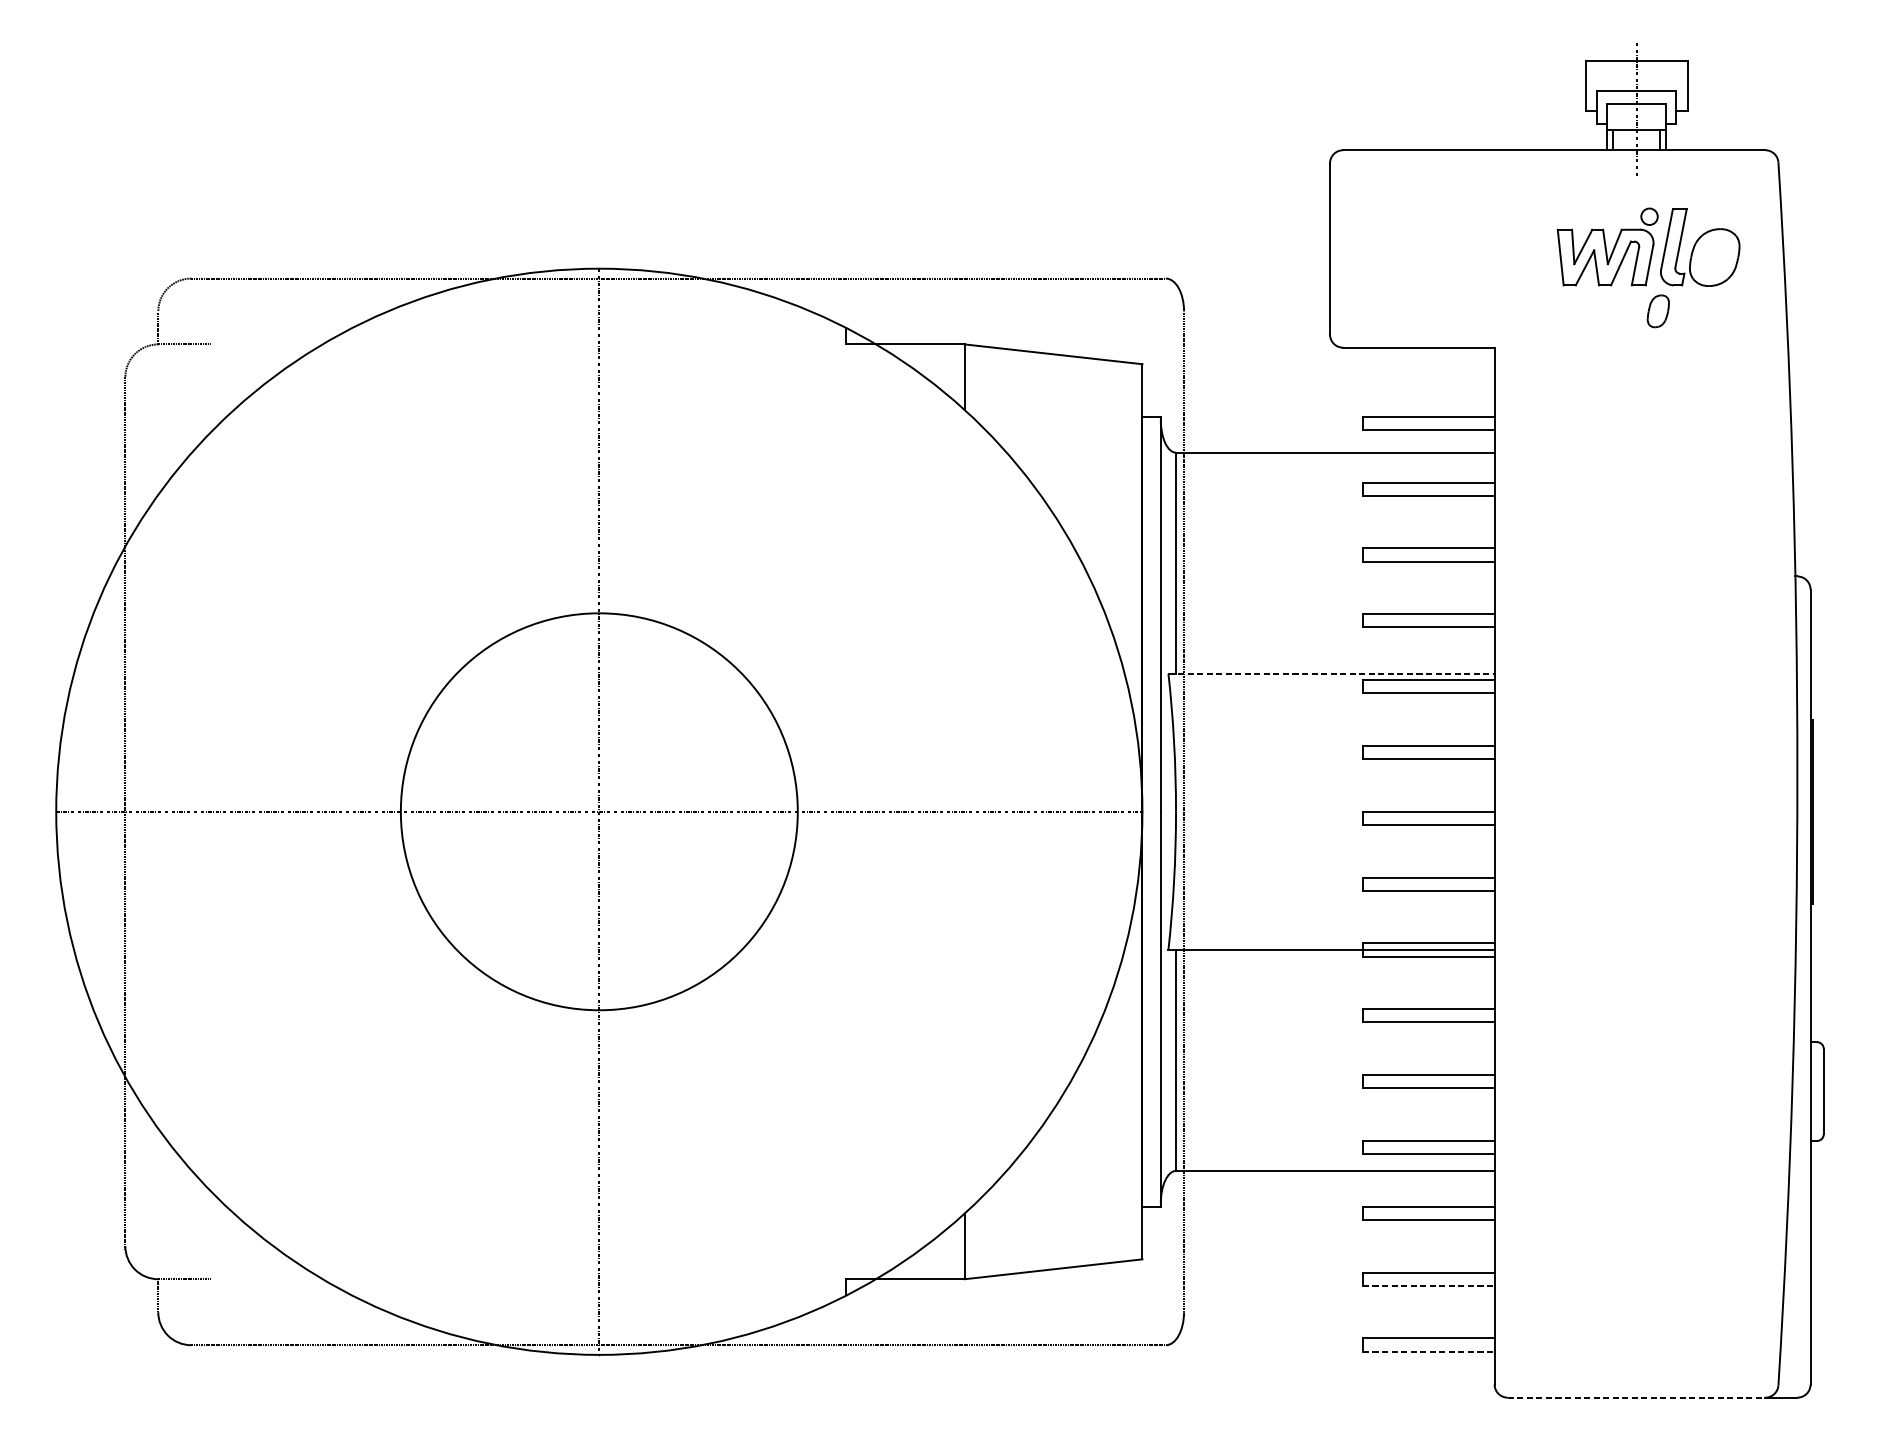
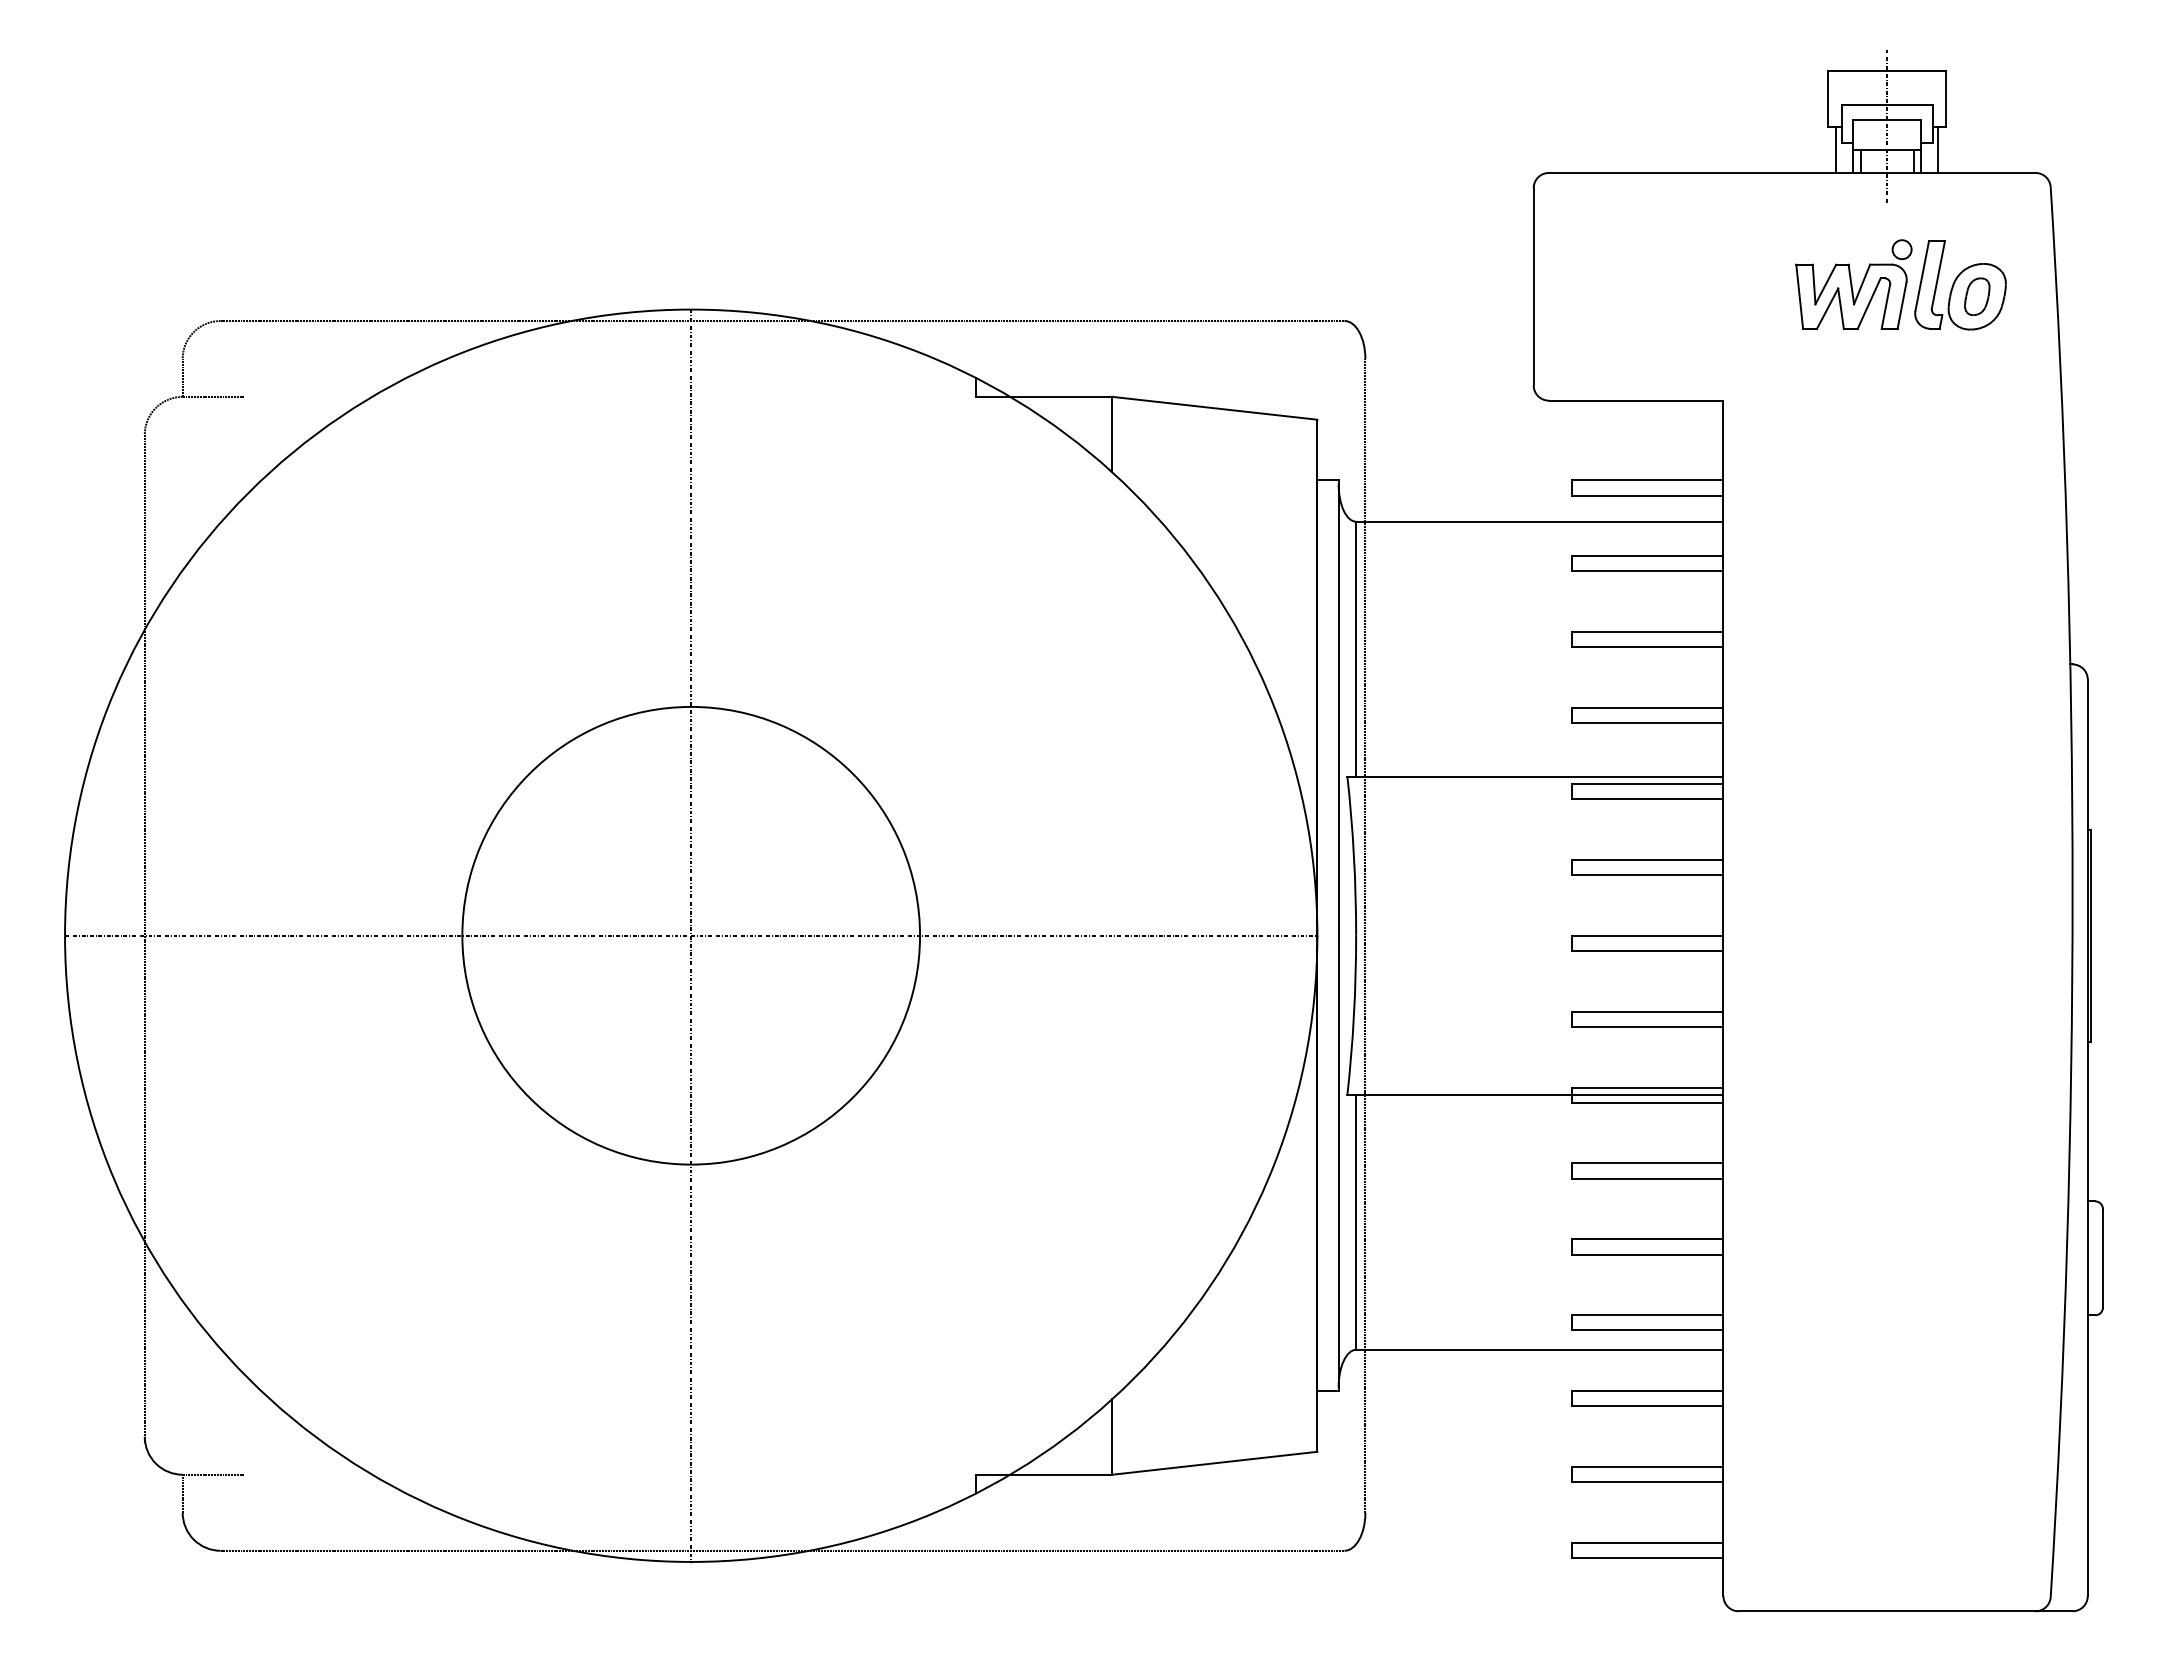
line: (1591, 129) -> (1835, 149), added
line: (1681, 129) -> (1938, 149), added
part: (1658, 311) -> (1977, 296), moved
line: (1331, 673) -> (1535, 776), dashed -> solid
line: (1428, 1285) -> (1647, 1482), dashed -> solid
line: (1428, 1351) -> (1647, 1558), dashed -> solid
line: (1636, 1397) -> (1887, 1611), dashed -> solid

